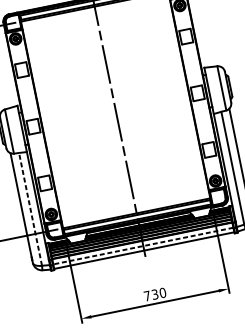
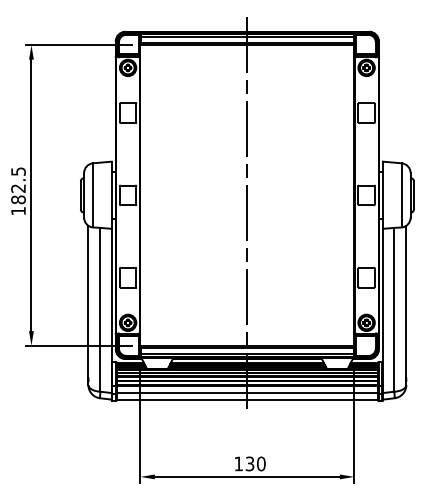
line: (30, 209) -> (100, 309), dashed -> solid
line: (143, 246) -> (247, 393), dashed -> solid
text: (147, 295) -> (238, 463), 730 -> 130

